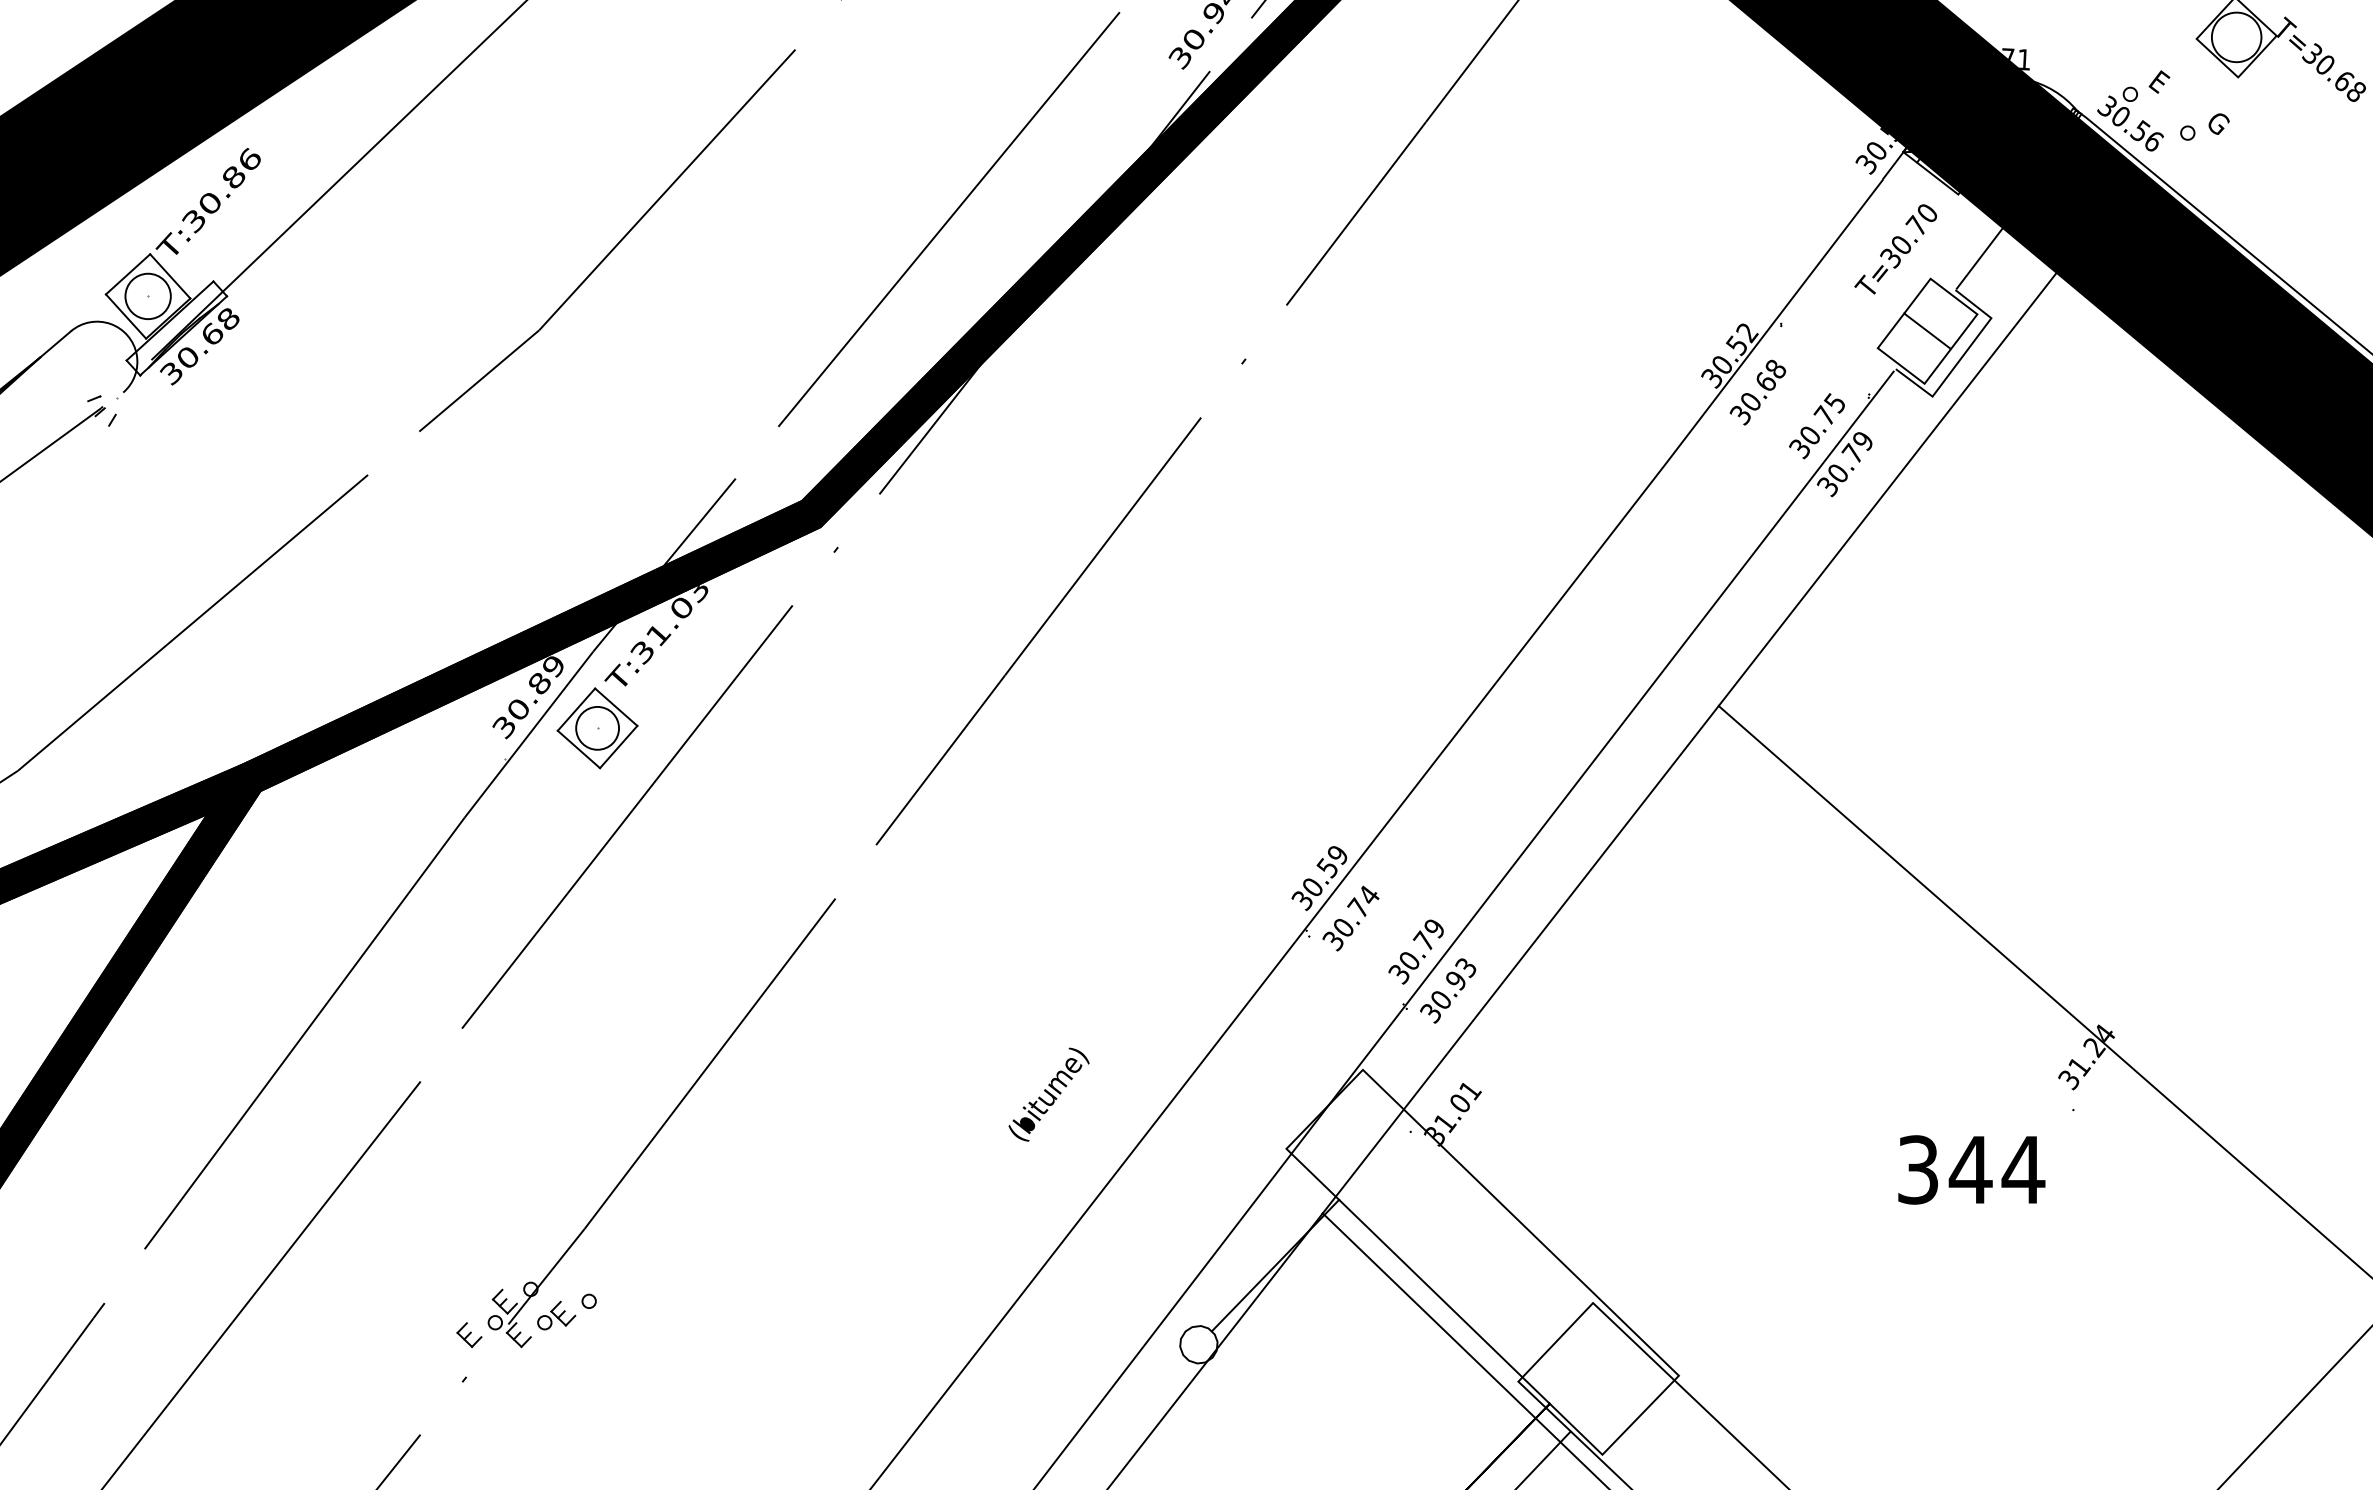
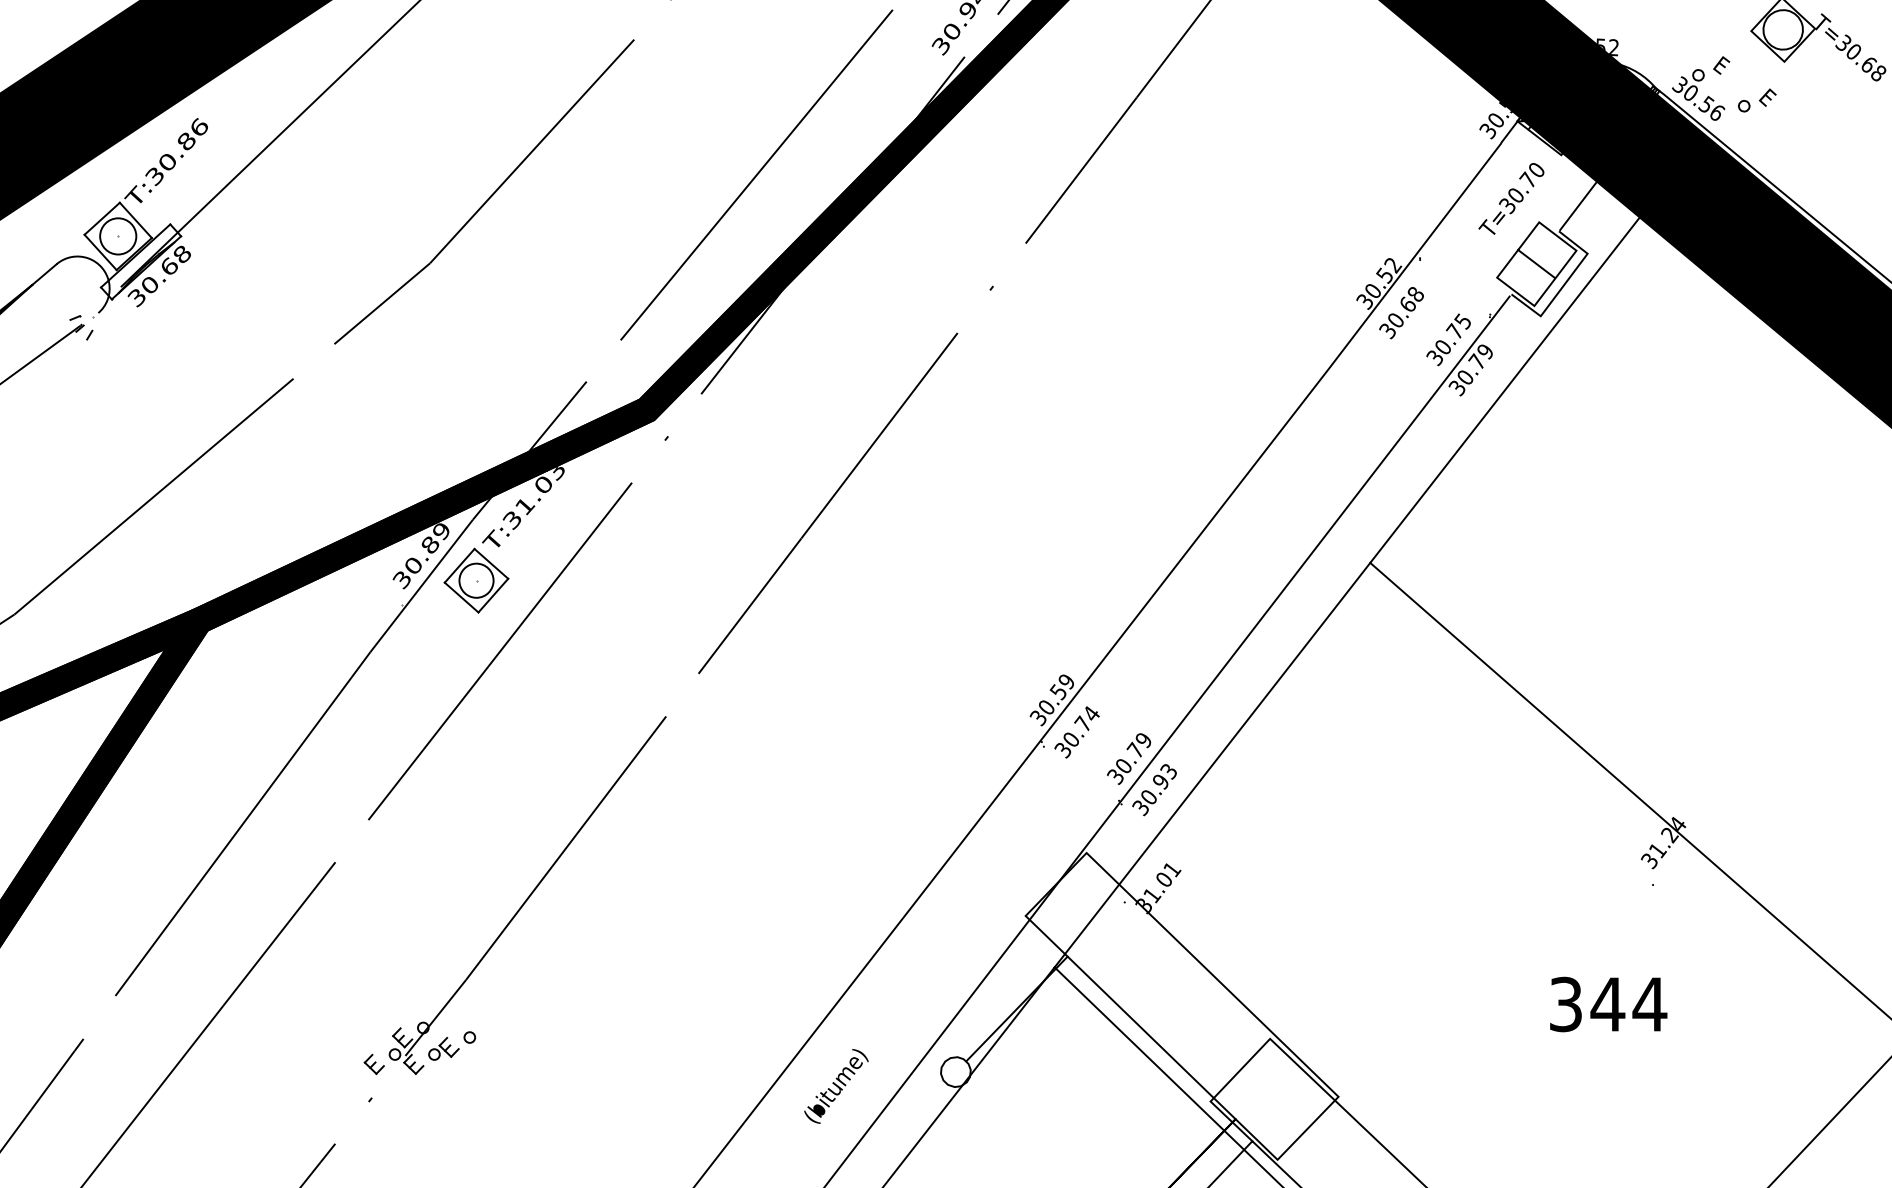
text: (2016, 59) -> (1607, 47), 28.71 -> 30.52
text: (2217, 122) -> (1767, 97), G -> E
text: (1048, 1094) -> (835, 1086), moved
text: (1971, 1169) -> (1608, 1004), moved

